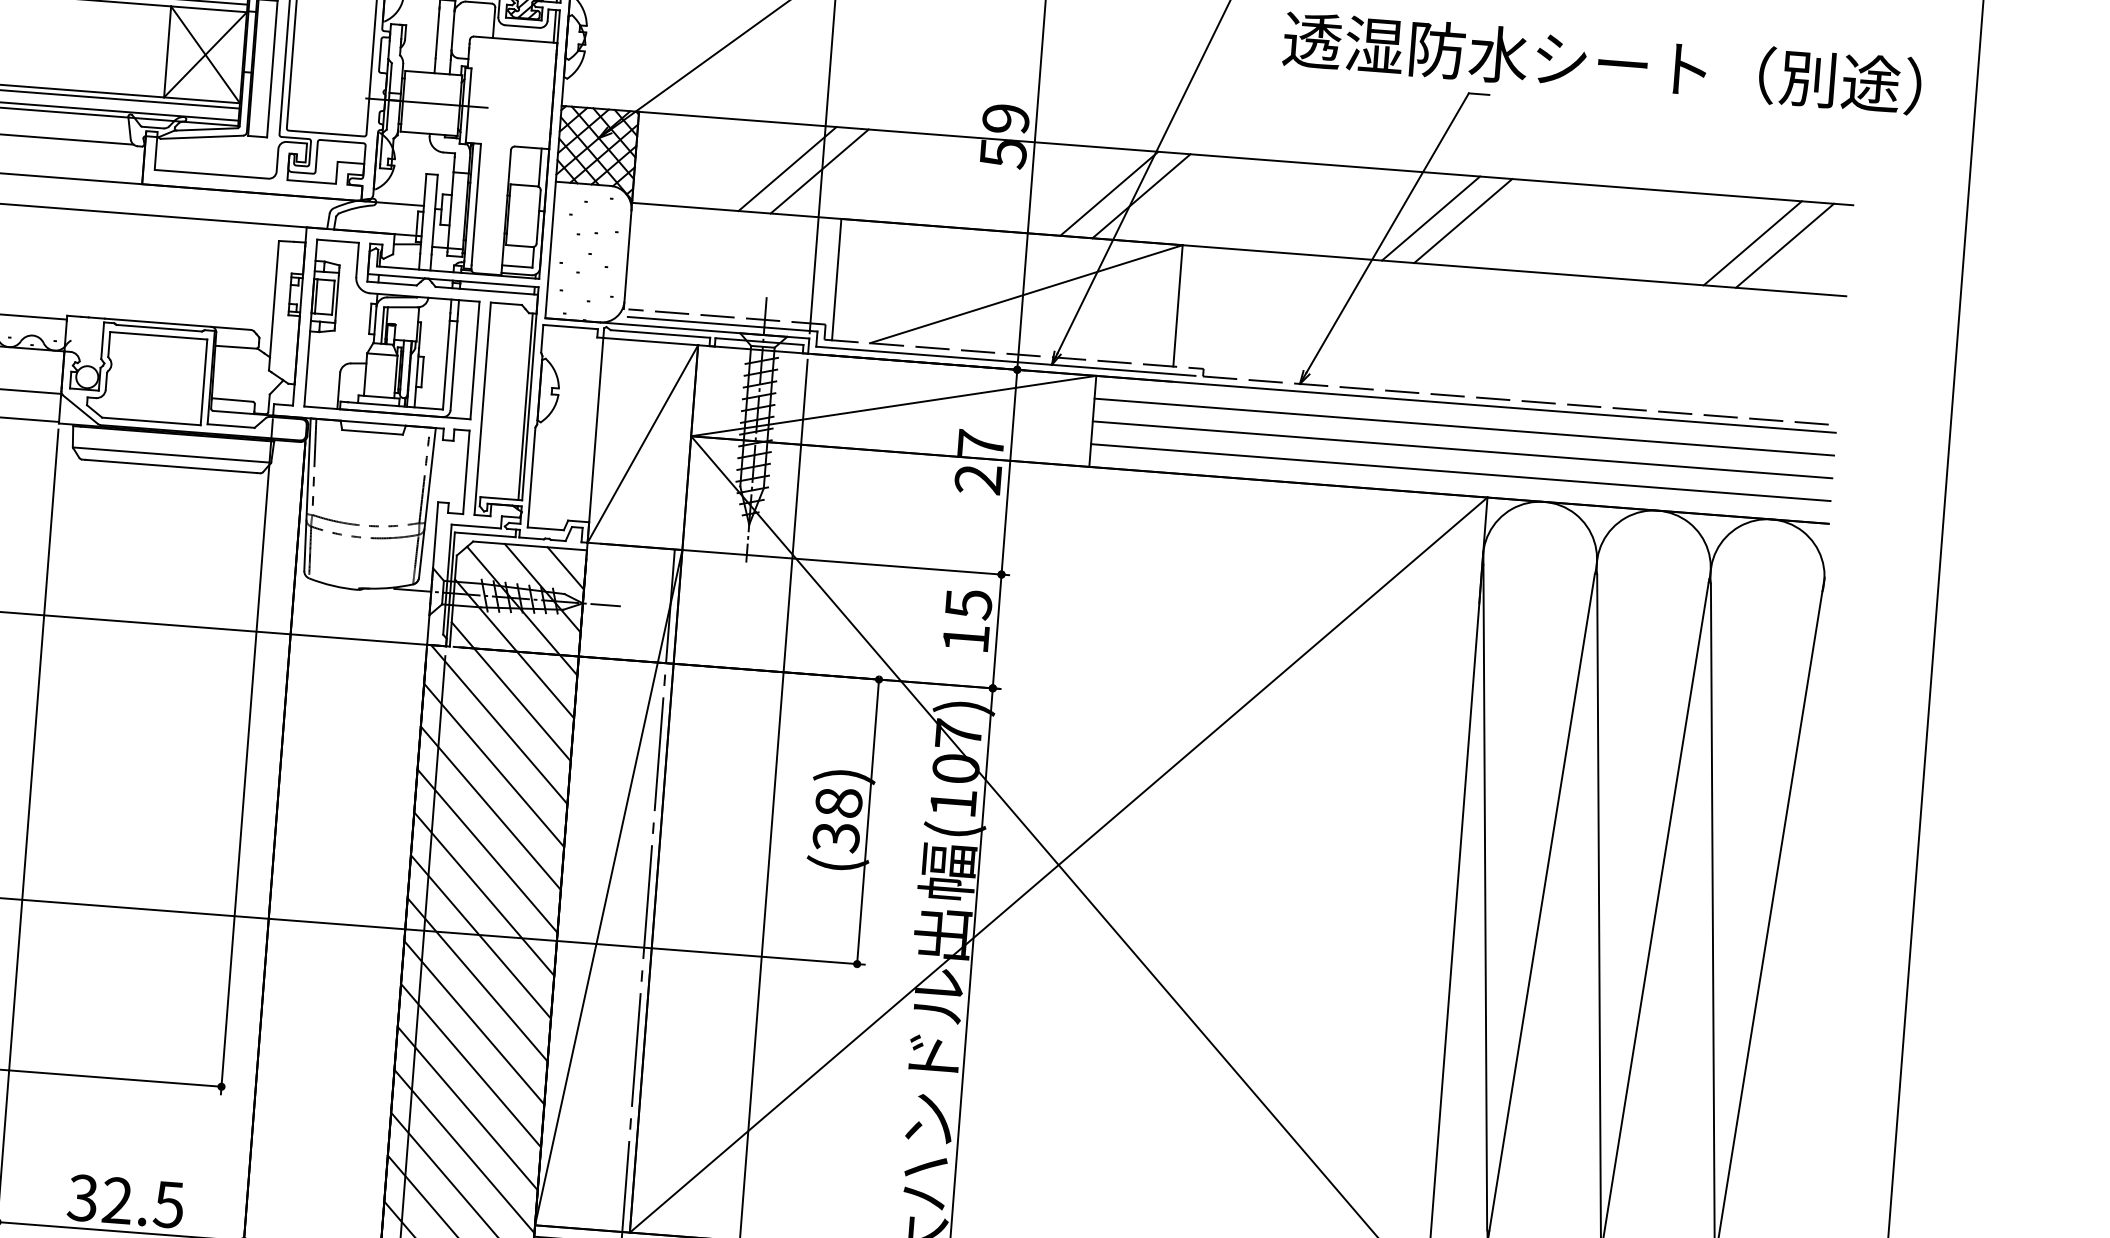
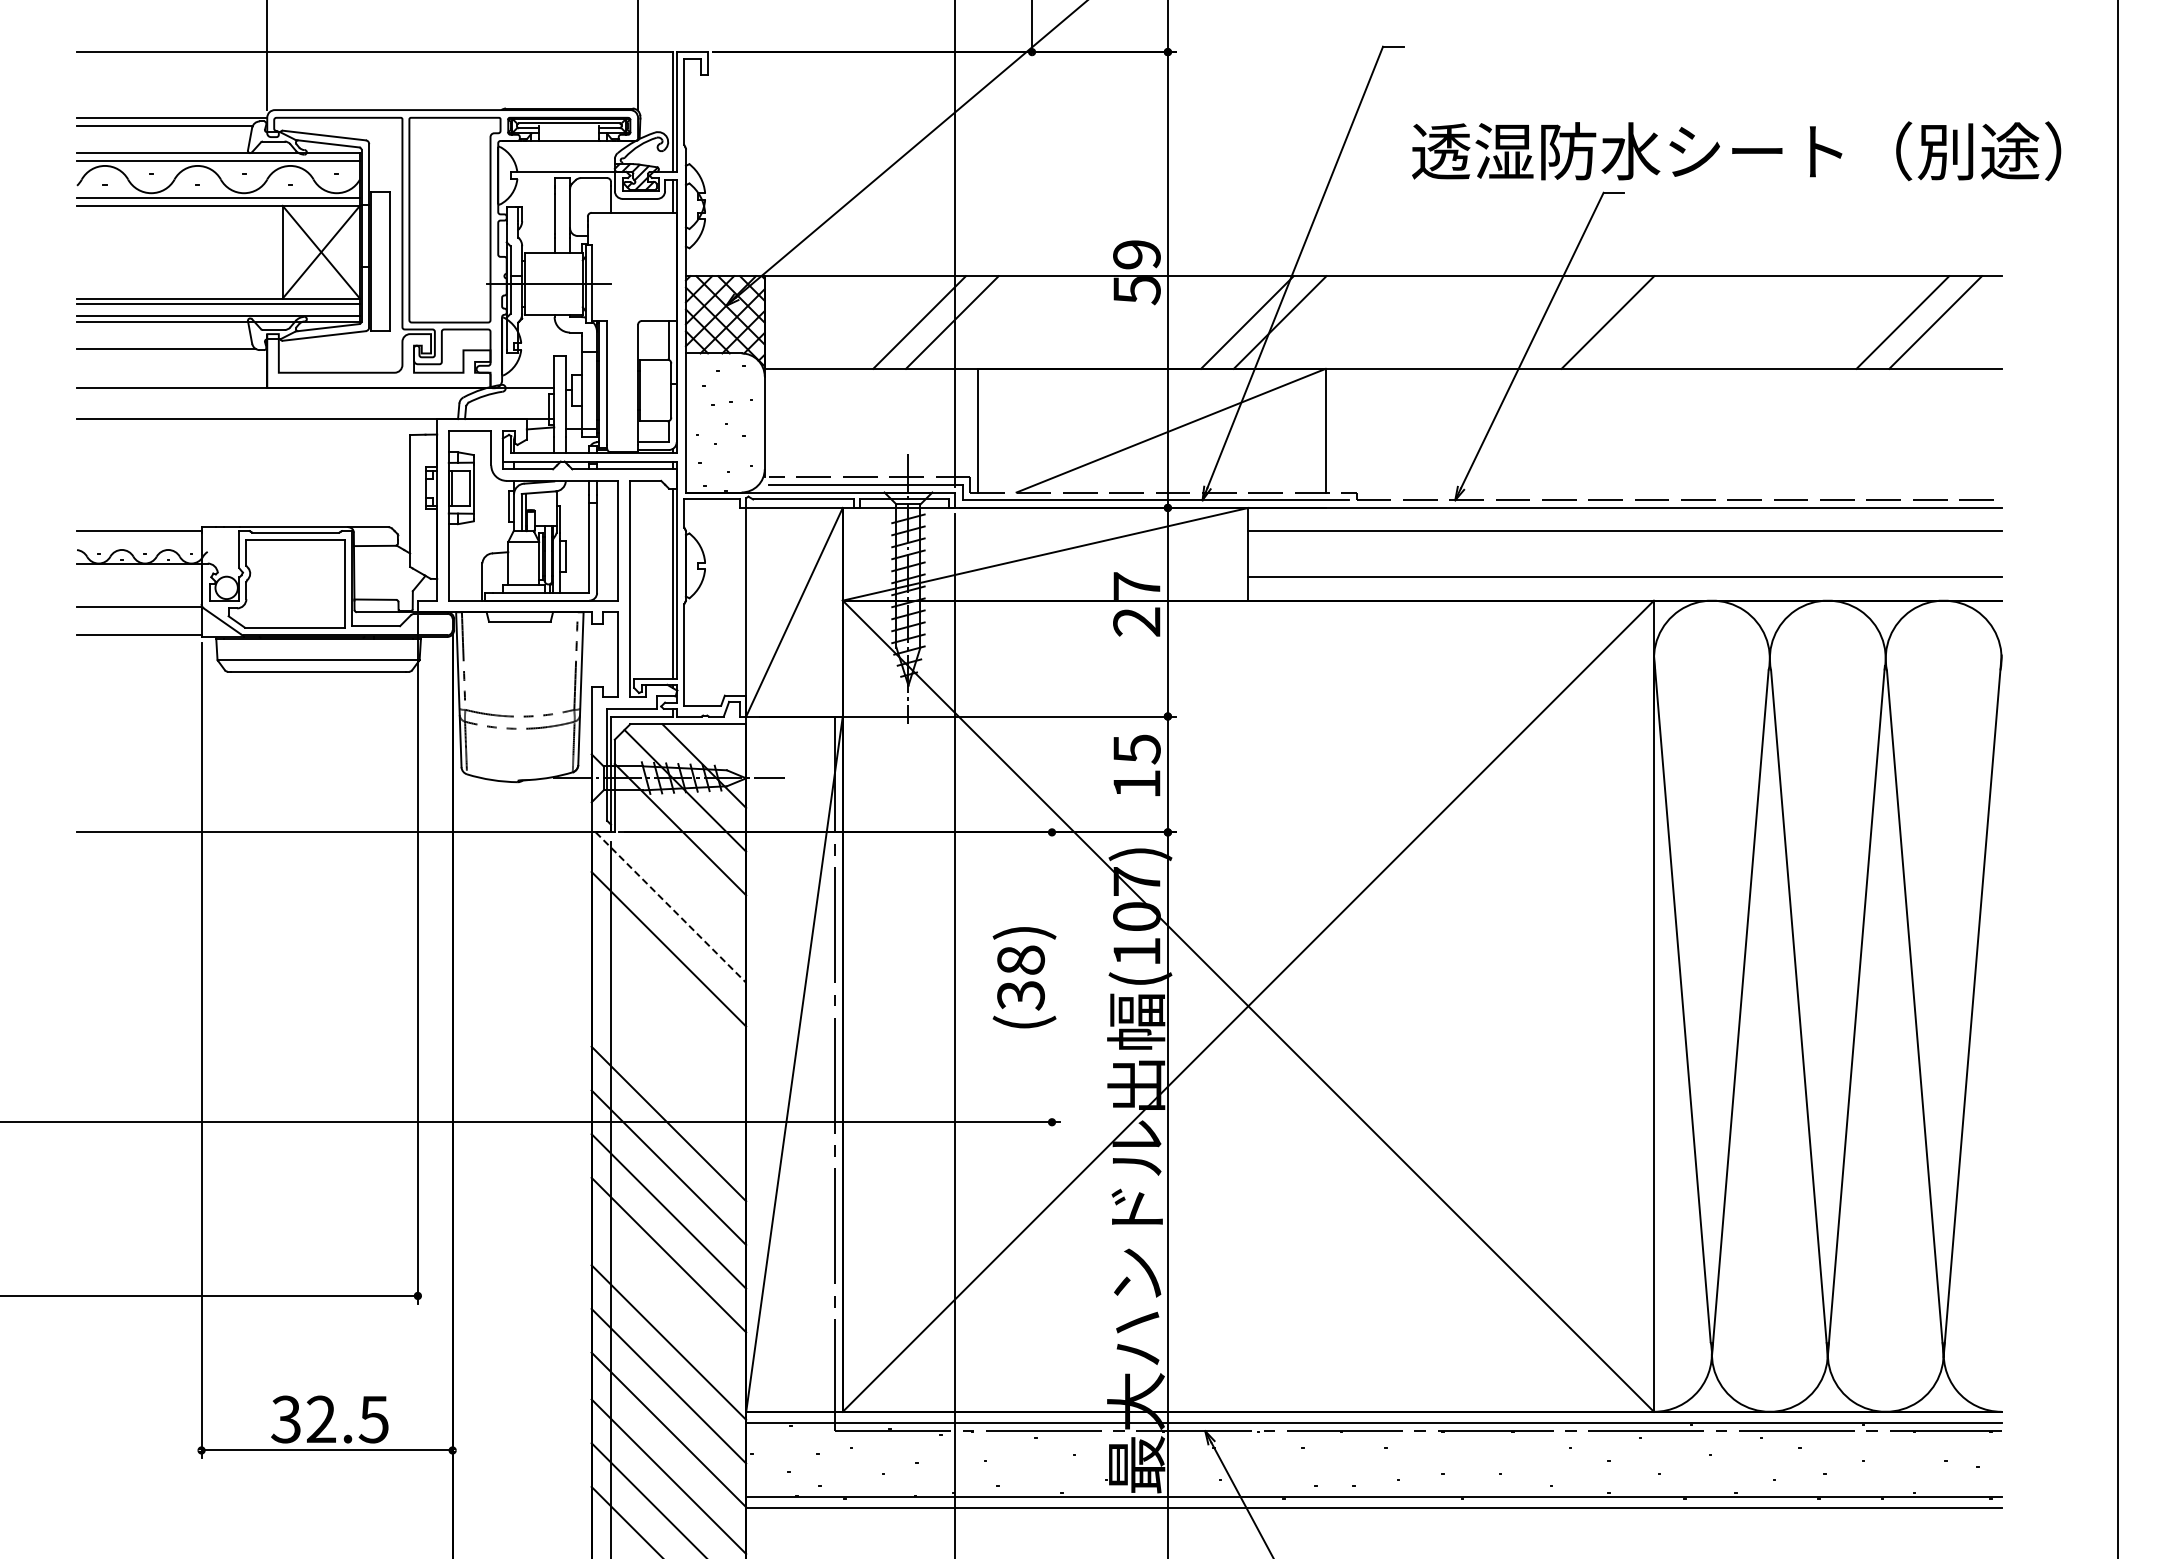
line: (1430, 218) -> (1574, 322), removed
line: (1462, 450) -> (1624, 554), removed
line: (566, 568) -> (726, 744), removed
line: (511, 691) -> (680, 873), removed
line: (499, 724) -> (671, 907), solid -> dashed
line: (490, 807) -> (668, 992), removed
line: (868, 822) -> (1052, 977), removed
line: (487, 850) -> (668, 1036), removed
line: (483, 894) -> (668, 1080), removed
line: (467, 1108) -> (668, 1298), removed

